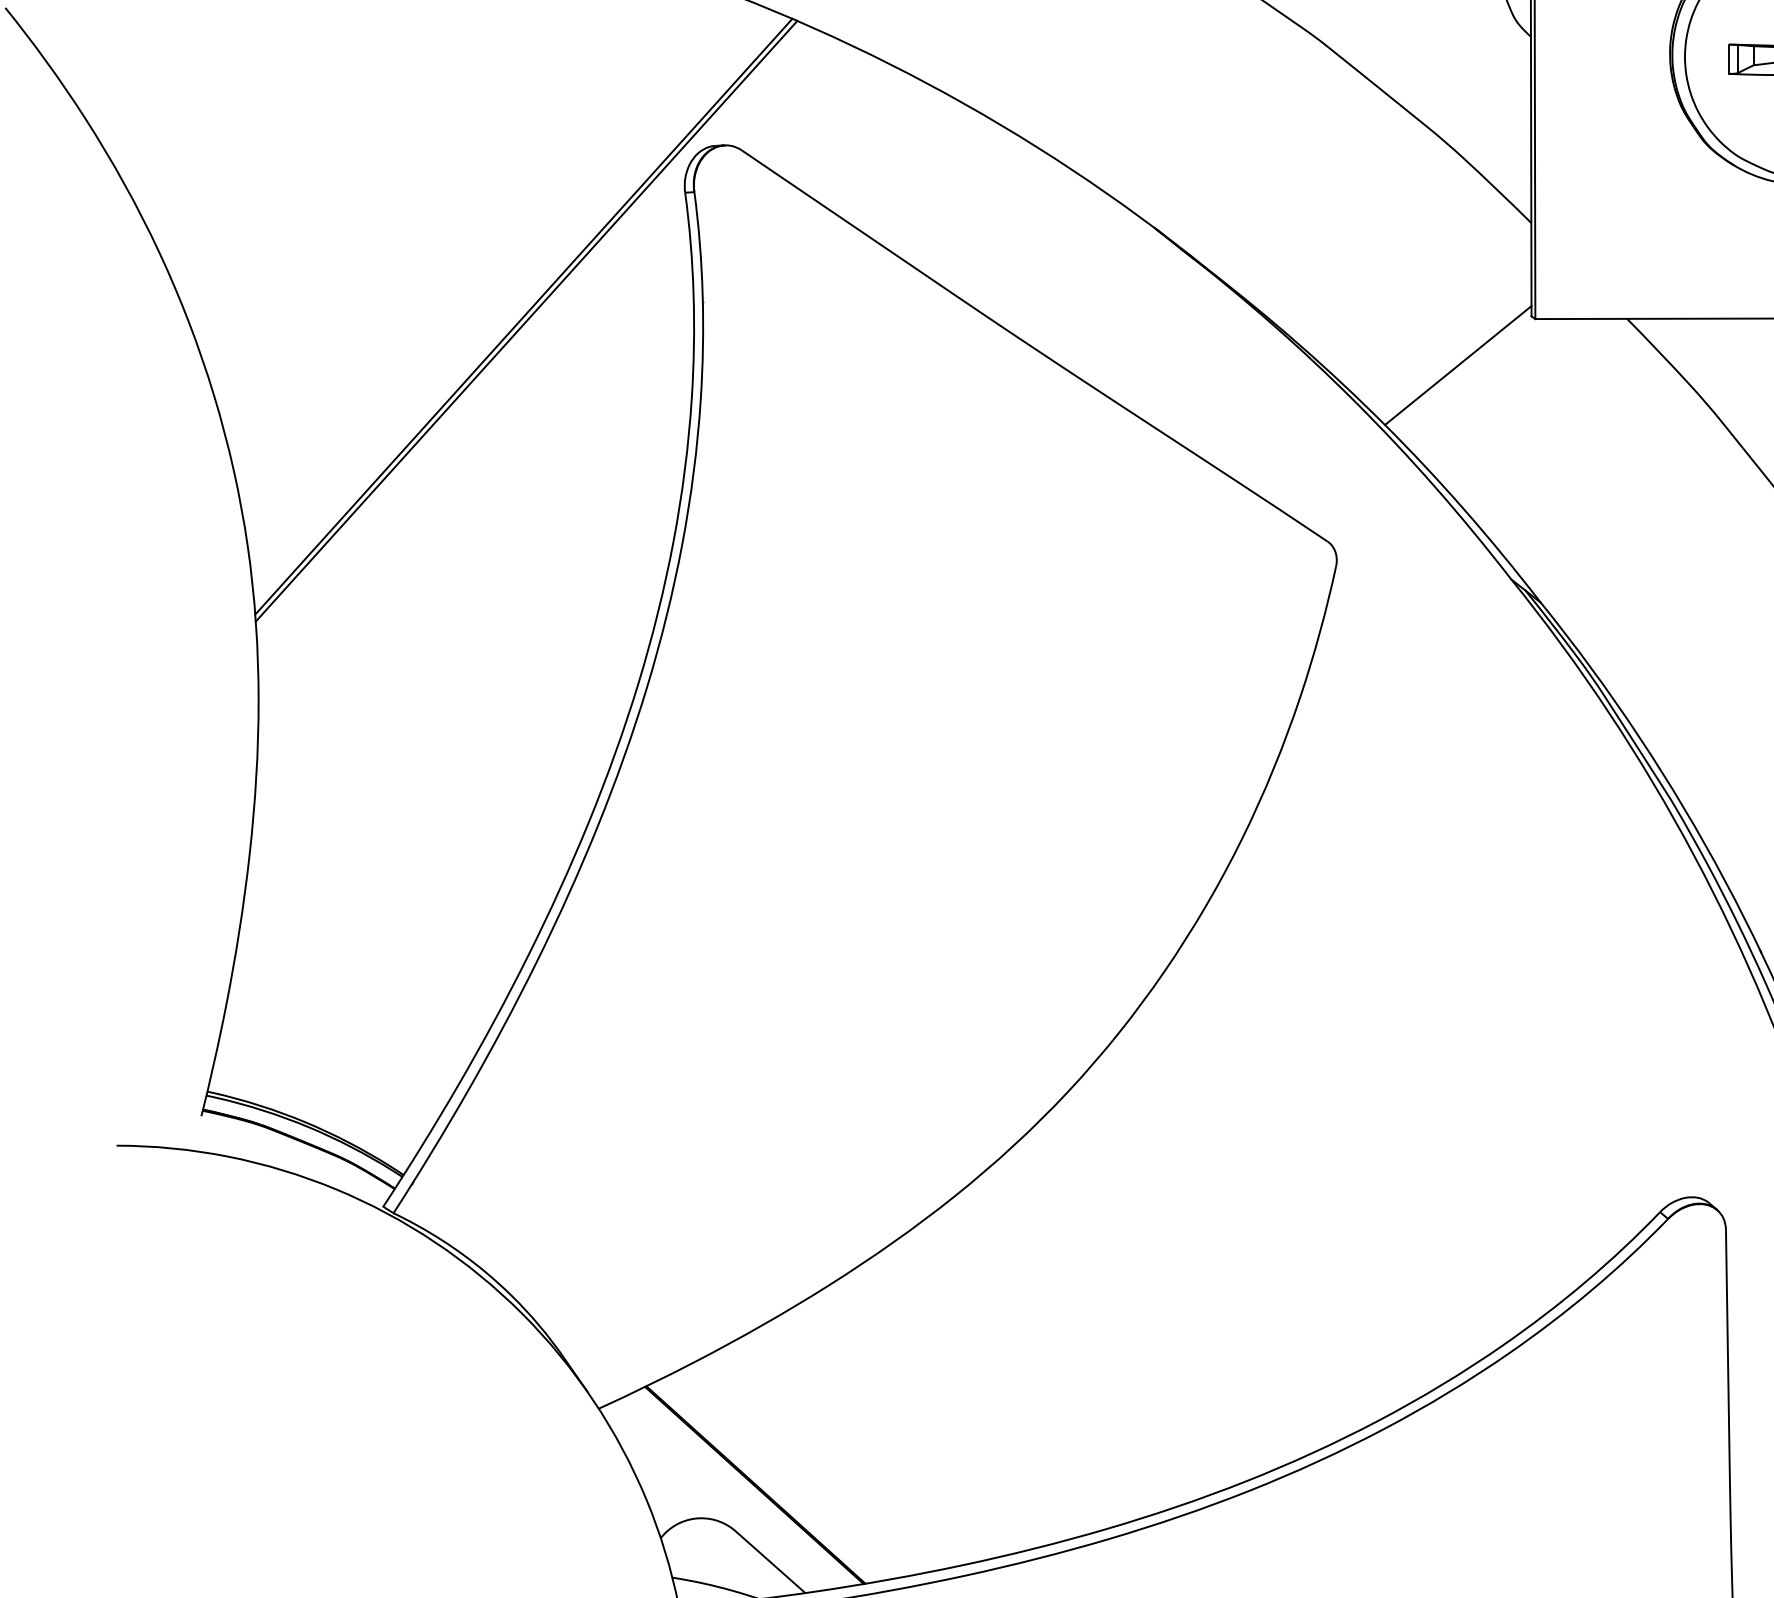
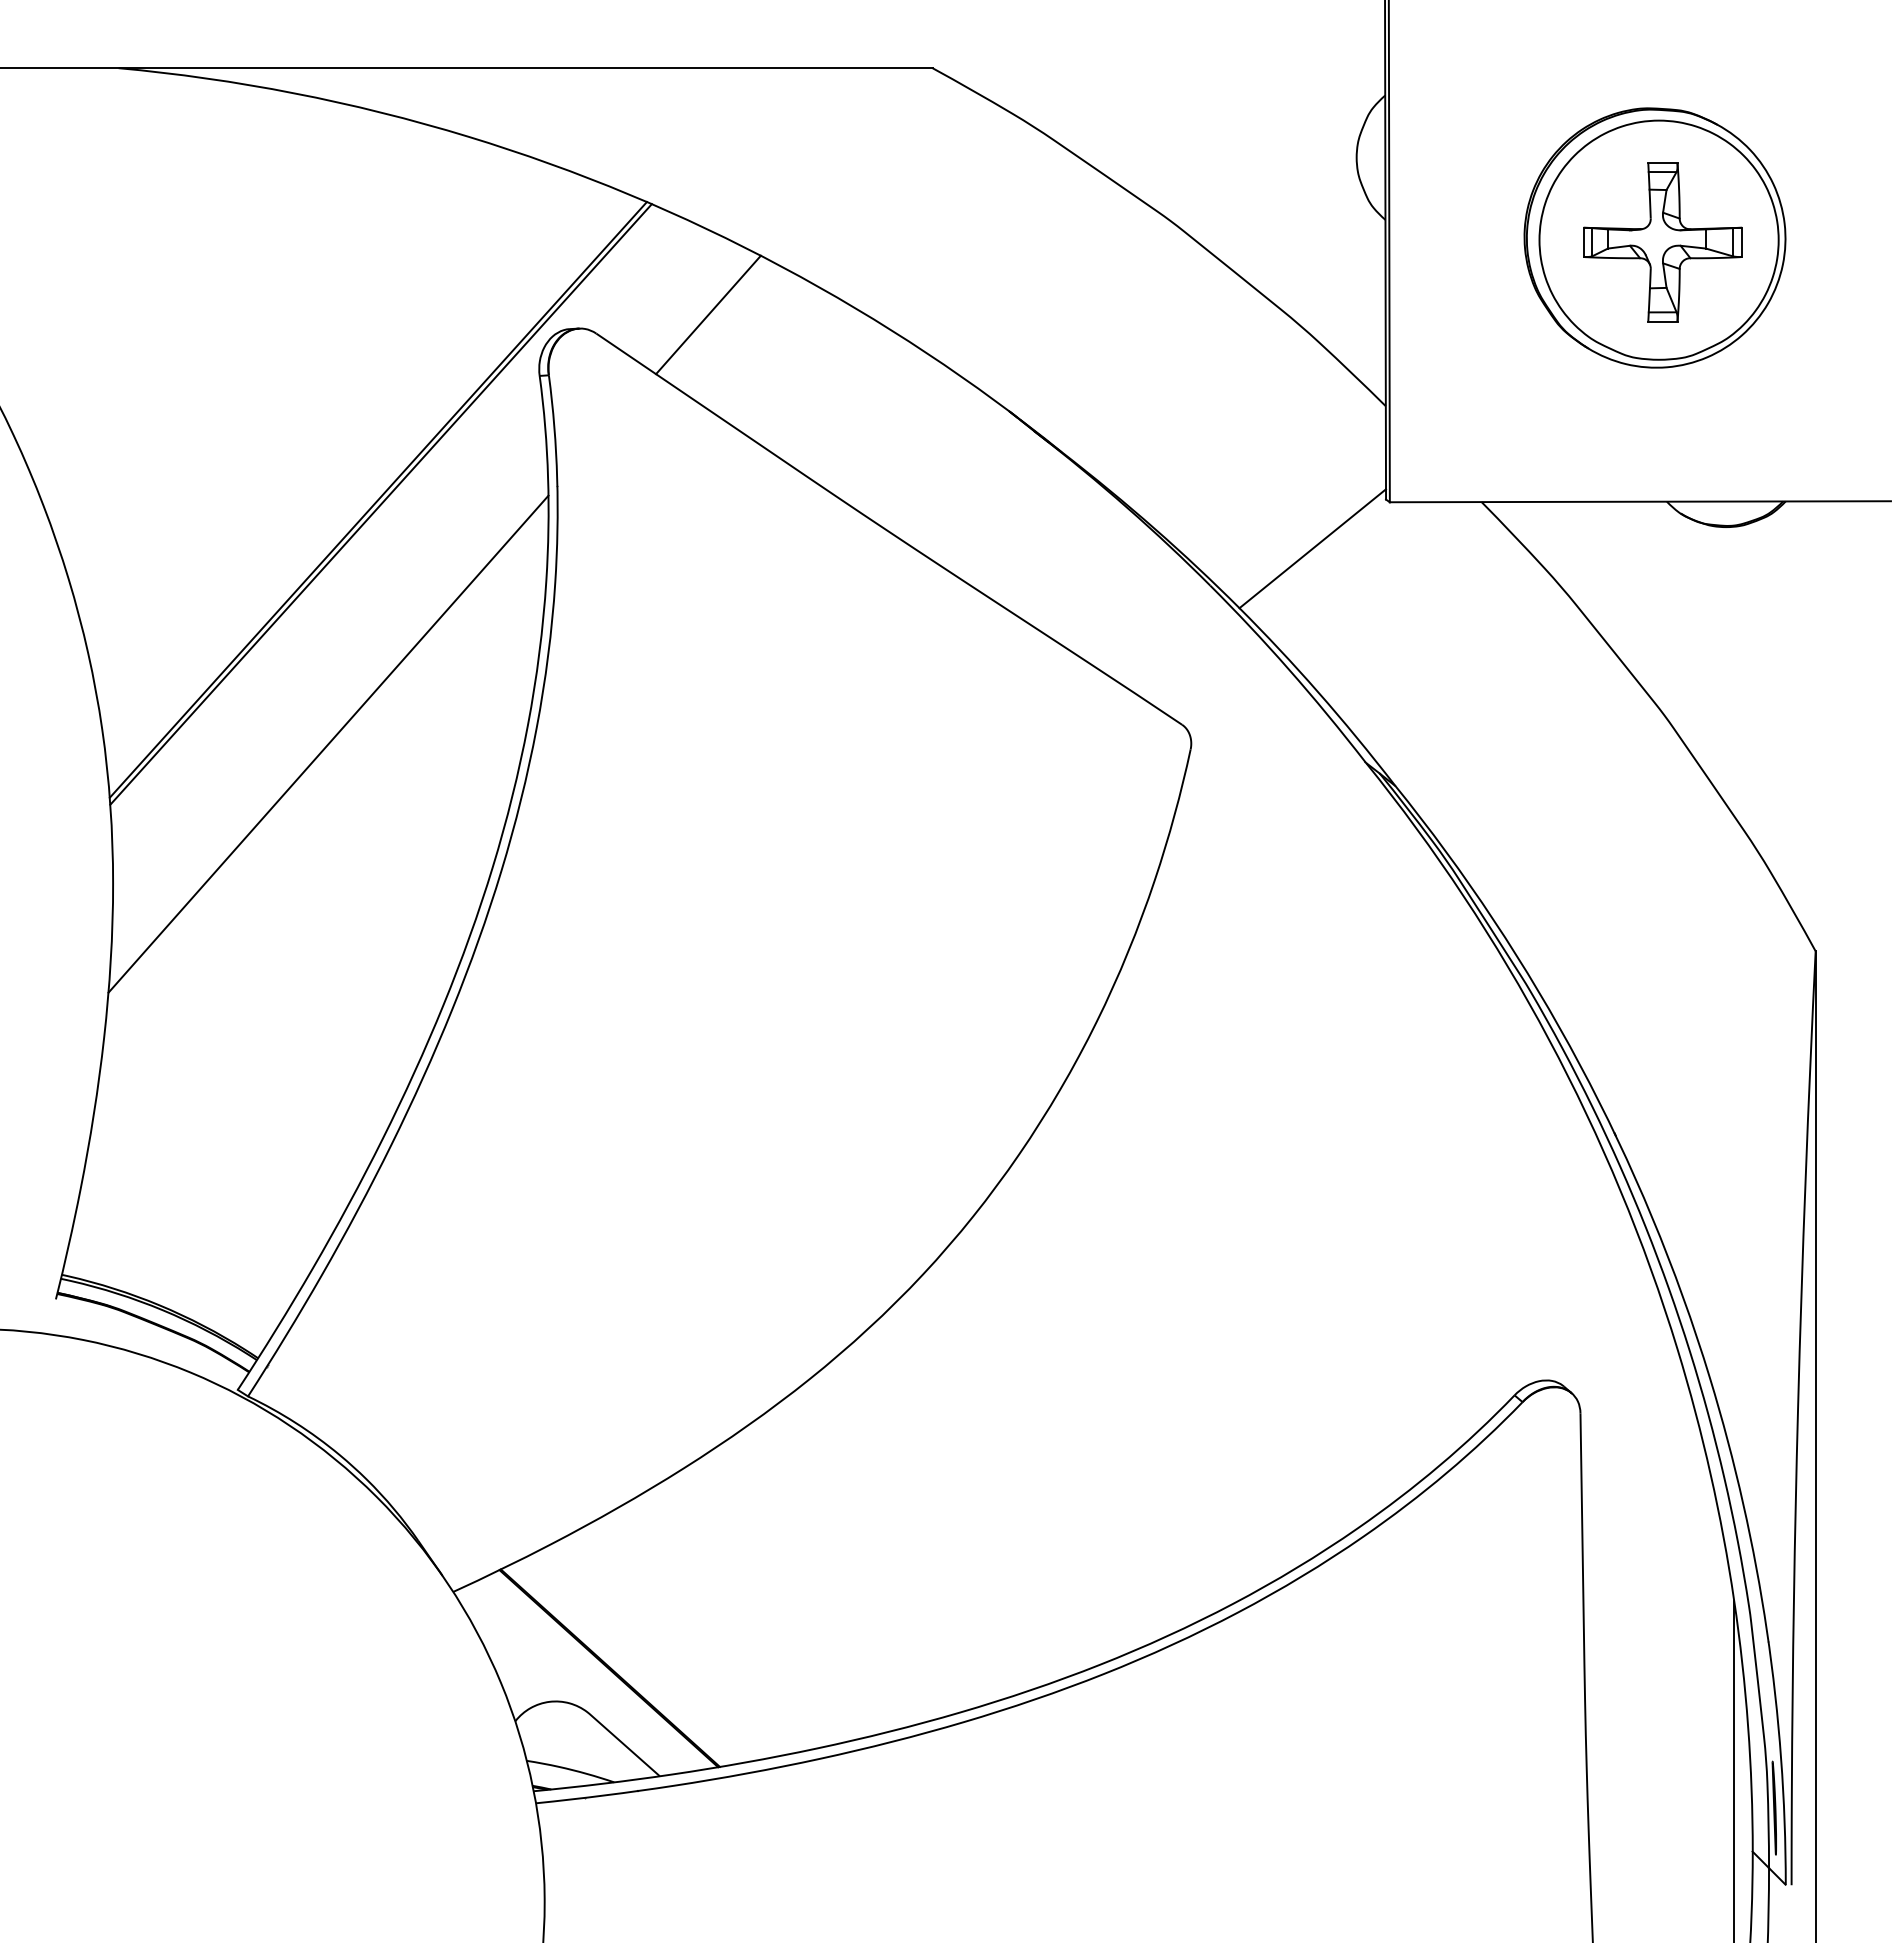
line: (854, 131) -> (708, 314), added
line: (474, 560) -> (328, 743), added

